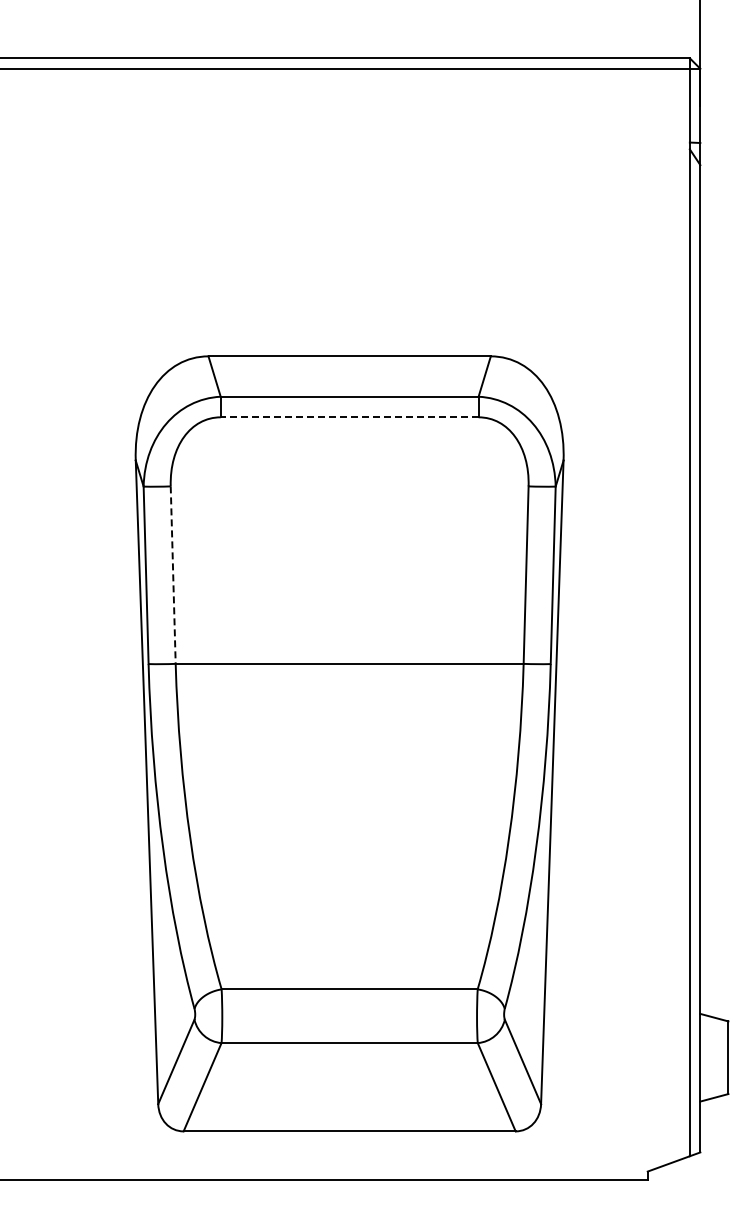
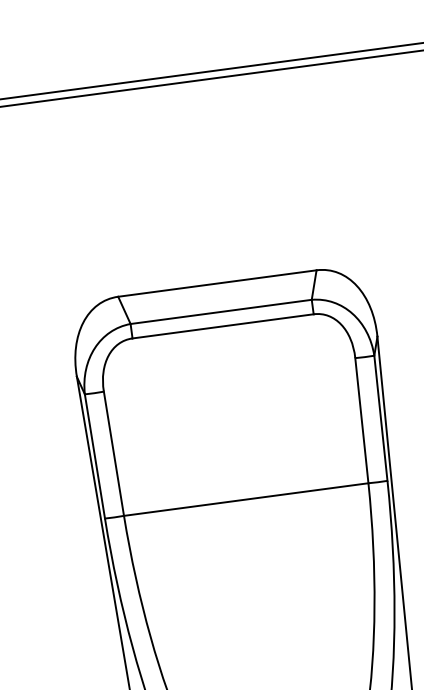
line: (349, 417) -> (223, 326), dashed -> solid
line: (173, 575) -> (114, 453), dashed -> solid

